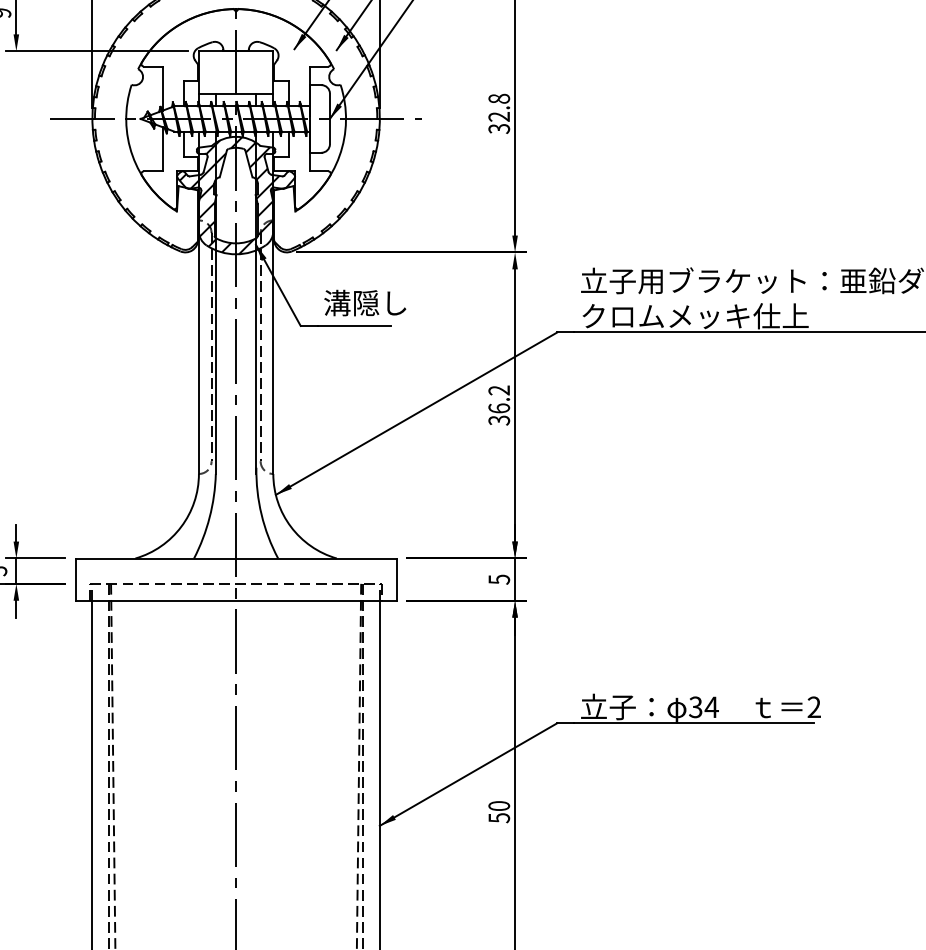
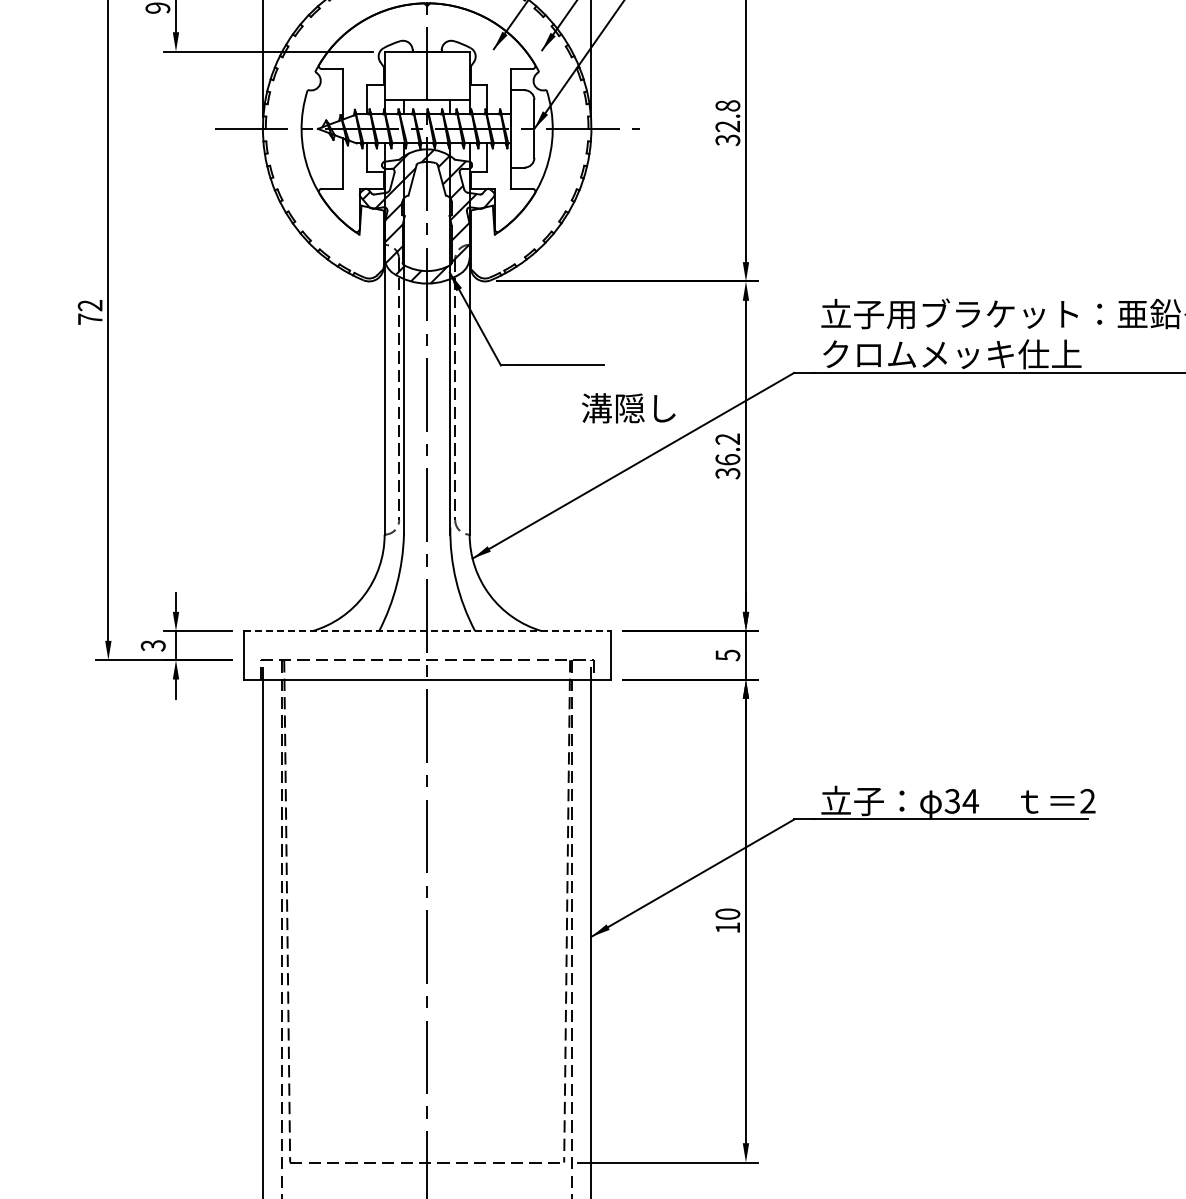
text: (365, 303) -> (628, 408), moved
line: (236, 558) -> (427, 631), solid -> dashed
text: (498, 817) -> (727, 927), 50 -> 10

